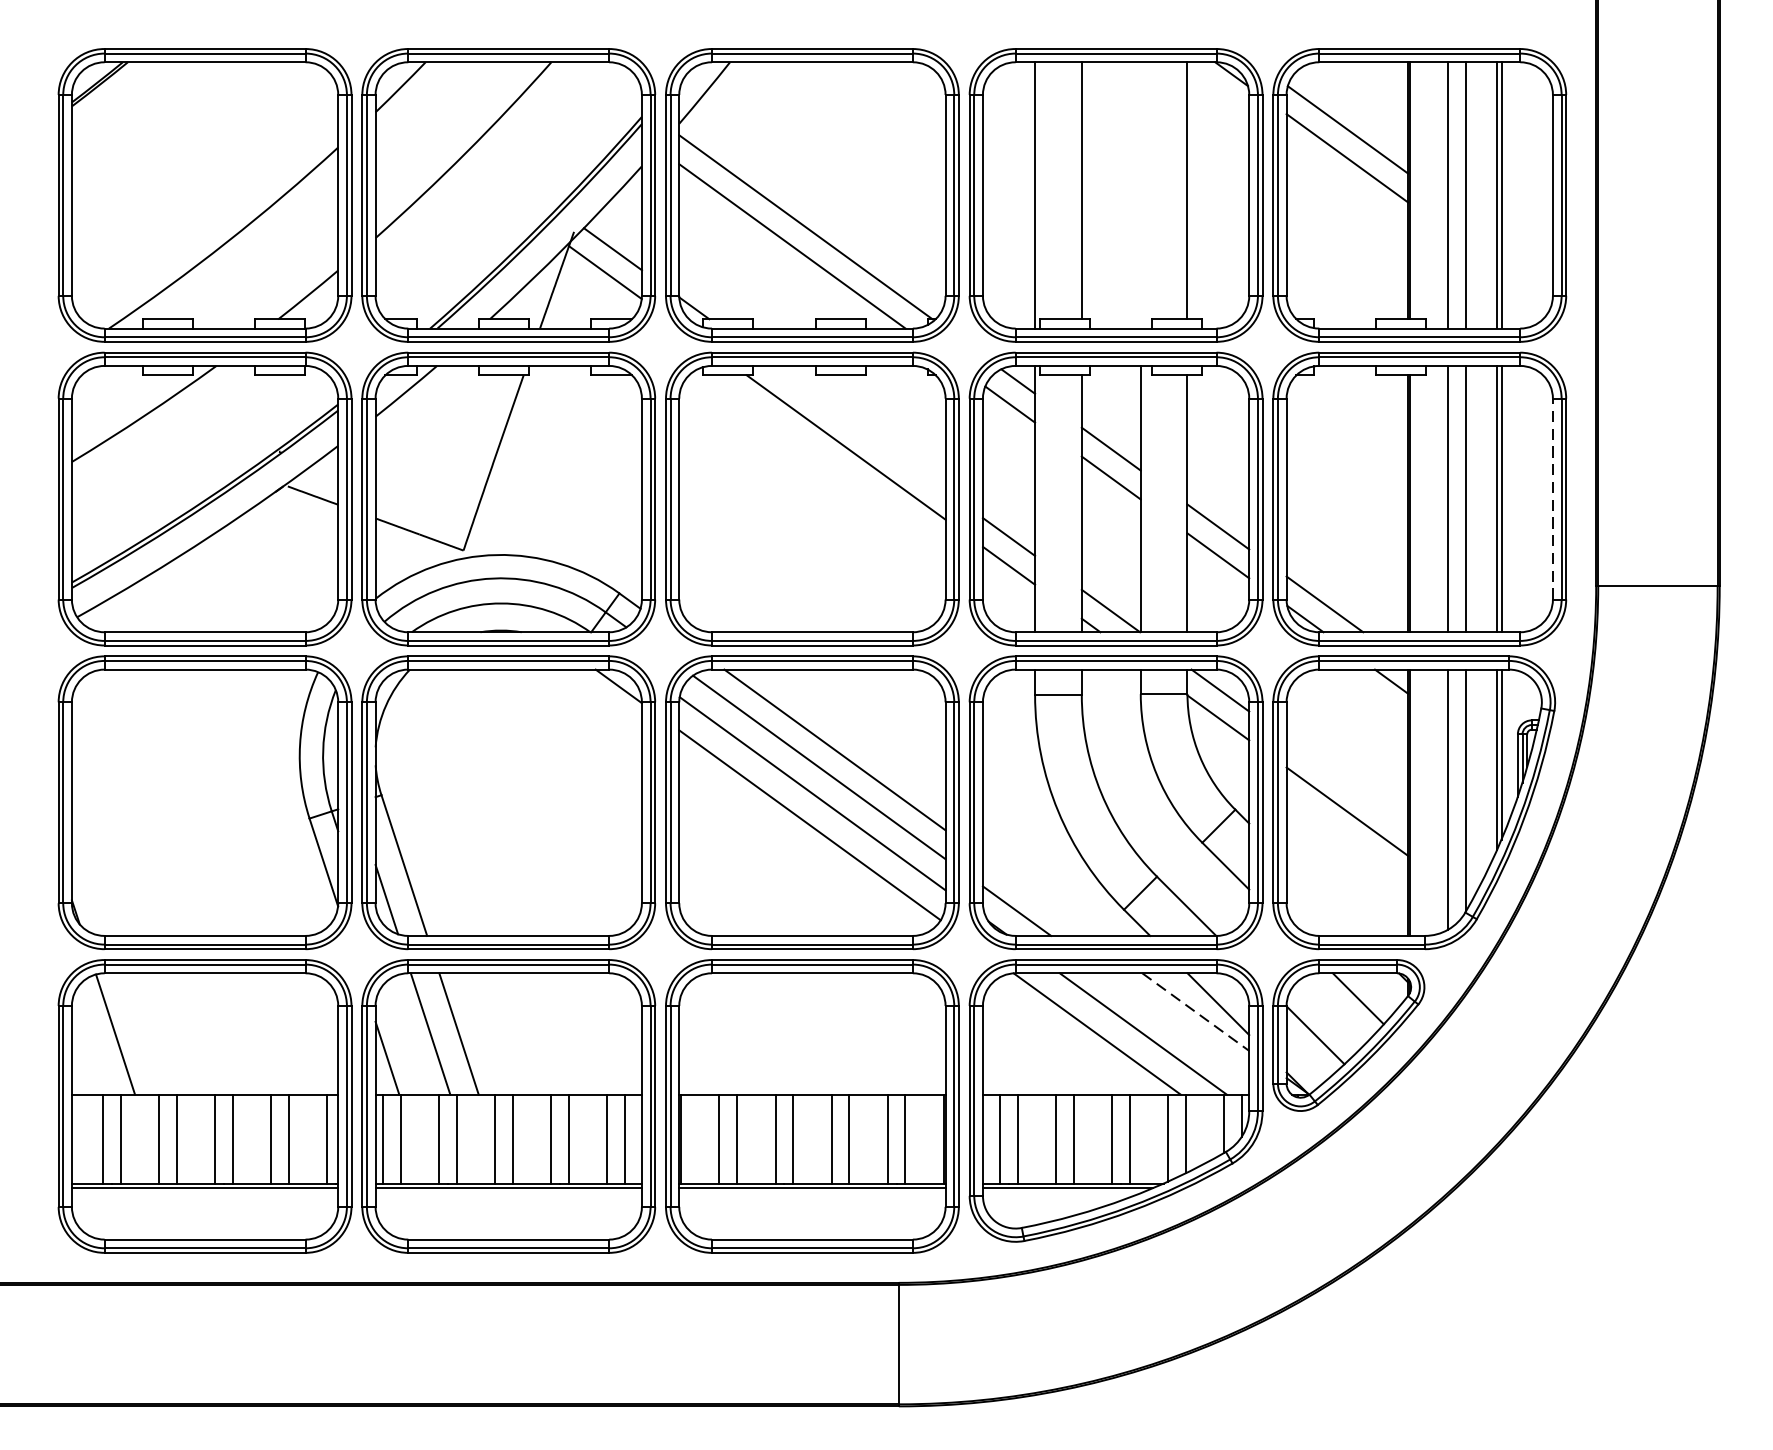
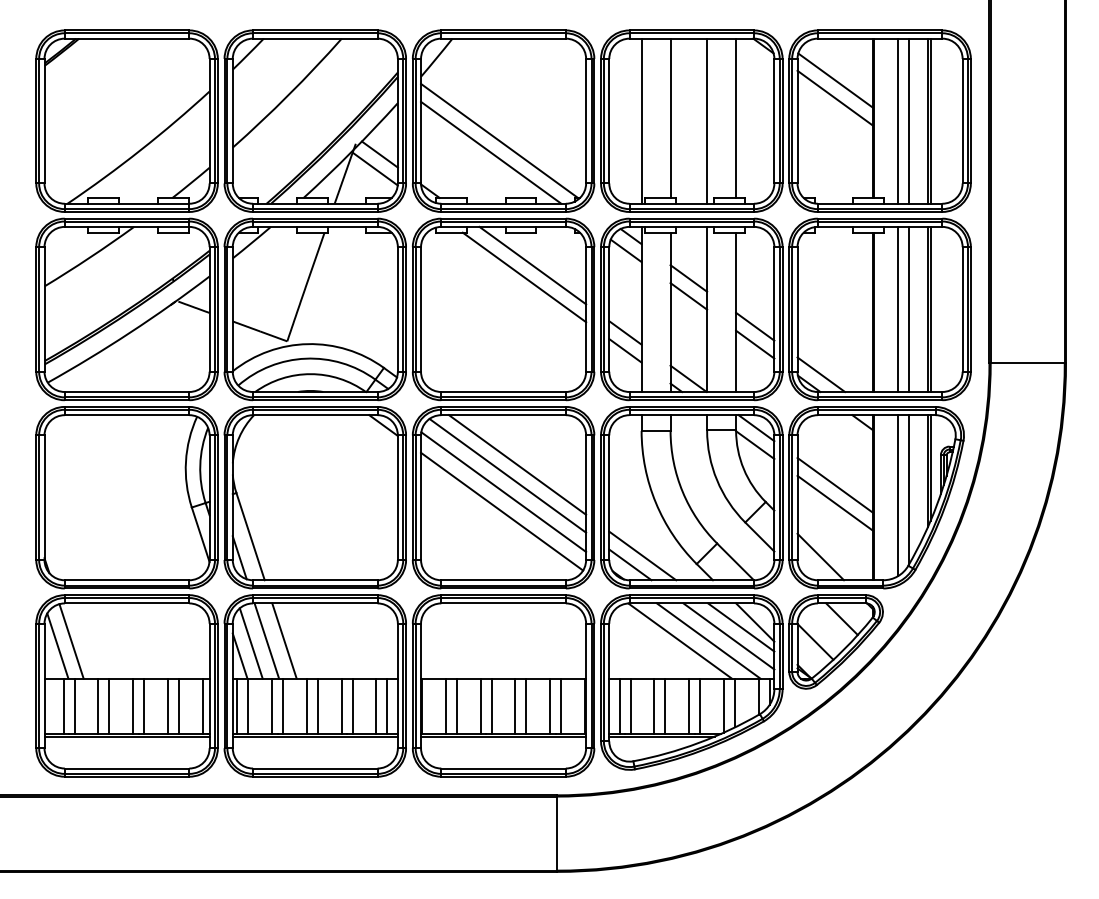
line: (1141, 194) -> (707, 120), added
line: (859, 428) -> (532, 265), added
line: (1552, 497) -> (962, 308), dashed -> solid
line: (1346, 781) -> (834, 484), added
line: (1036, 895) -> (642, 555), added
line: (1323, 897) -> (820, 556), added
line: (1196, 1012) -> (741, 627), dashed -> solid
line: (1175, 1026) -> (728, 636), added
line: (404, 1037) -> (250, 643), added
line: (92, 1041) -> (57, 645), added

